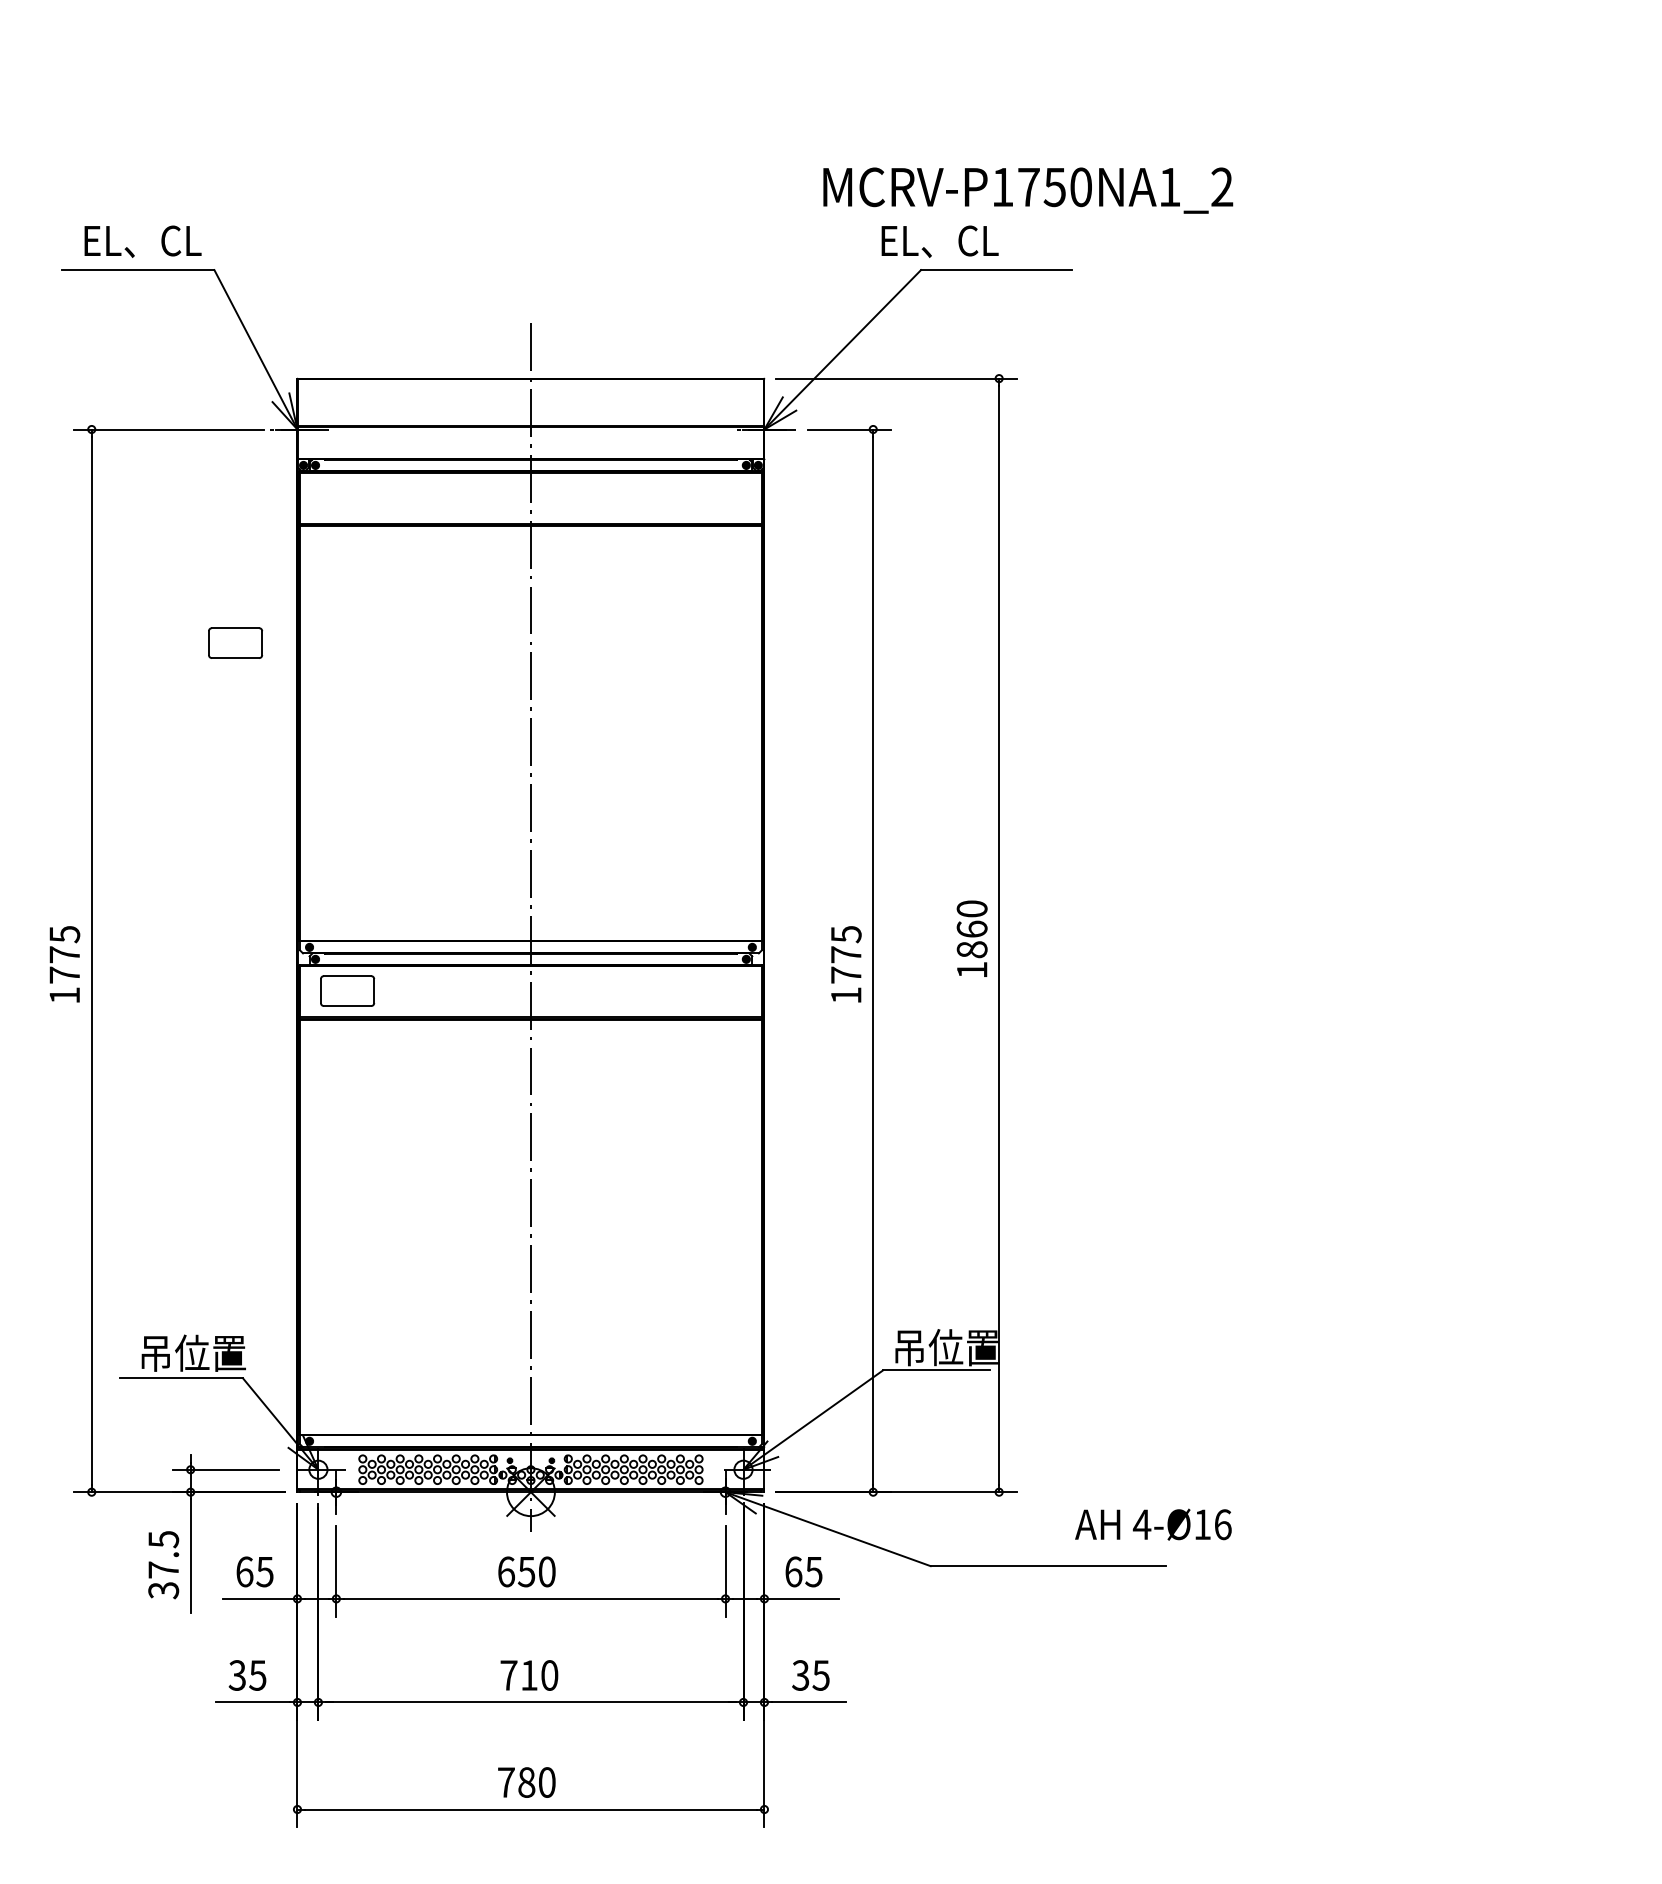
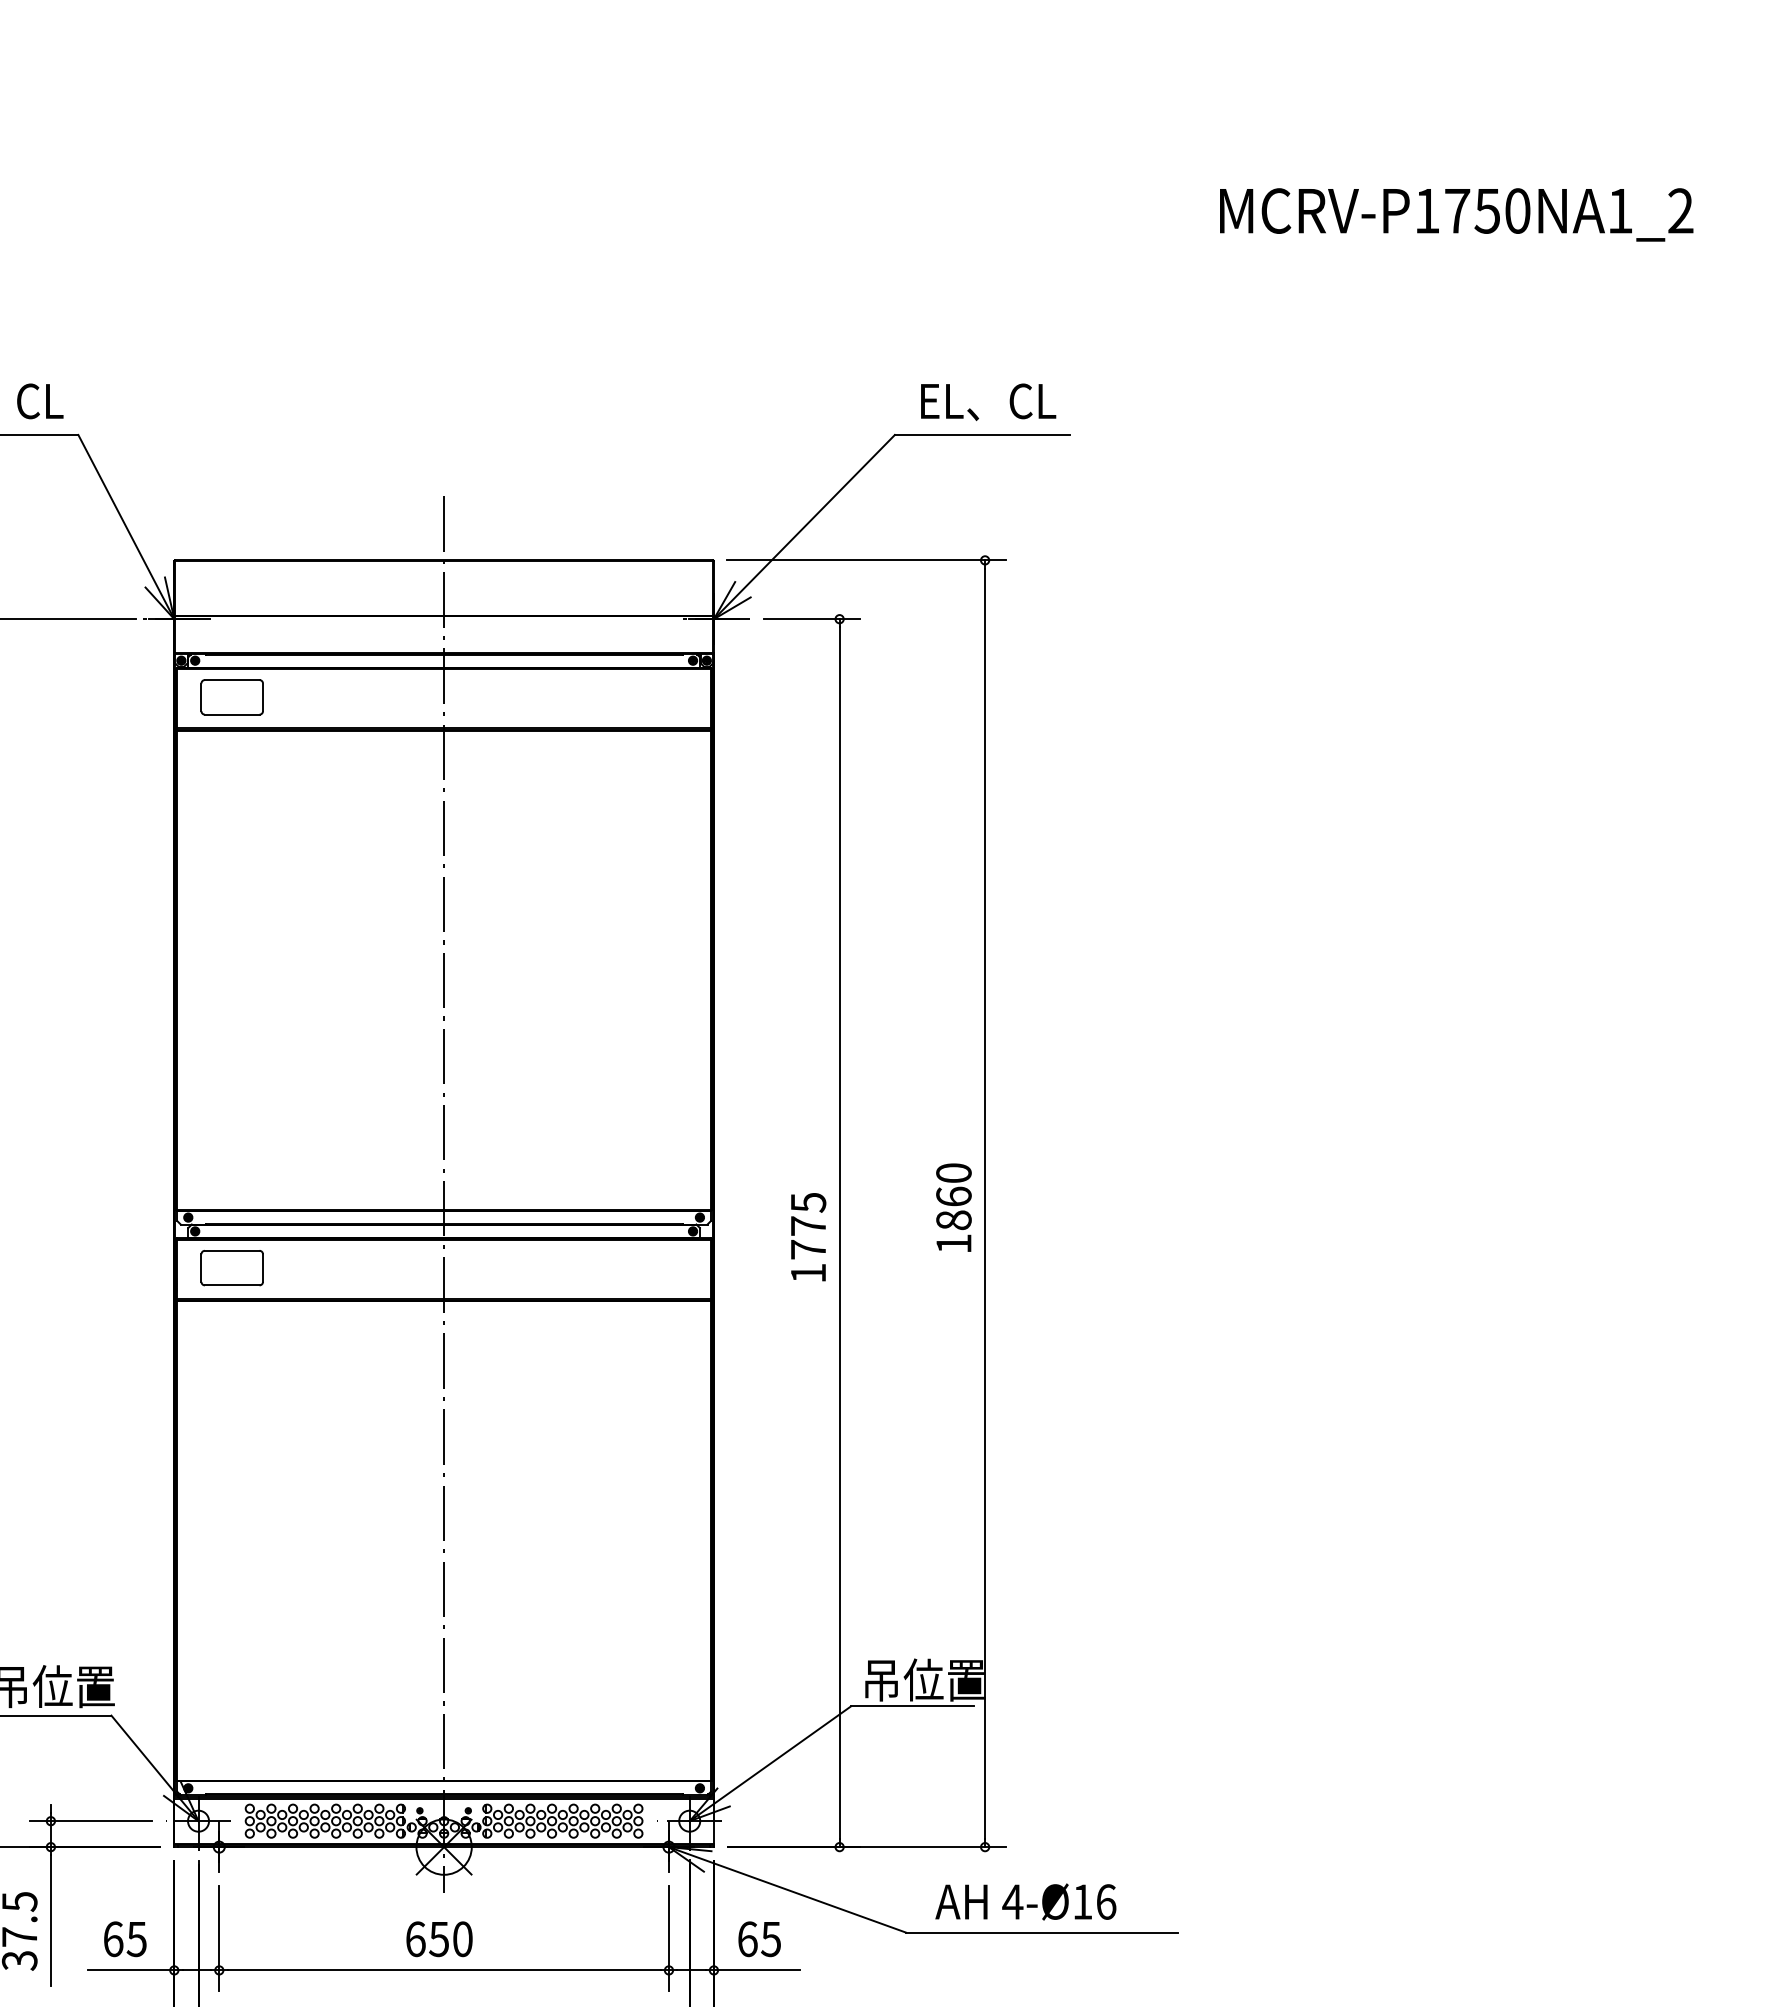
text: (1028, 190) -> (1456, 214), moved
text: (939, 241) -> (987, 401), moved
part: (235, 642) -> (232, 696), moved
text: (1153, 1524) -> (1025, 1901), moved

